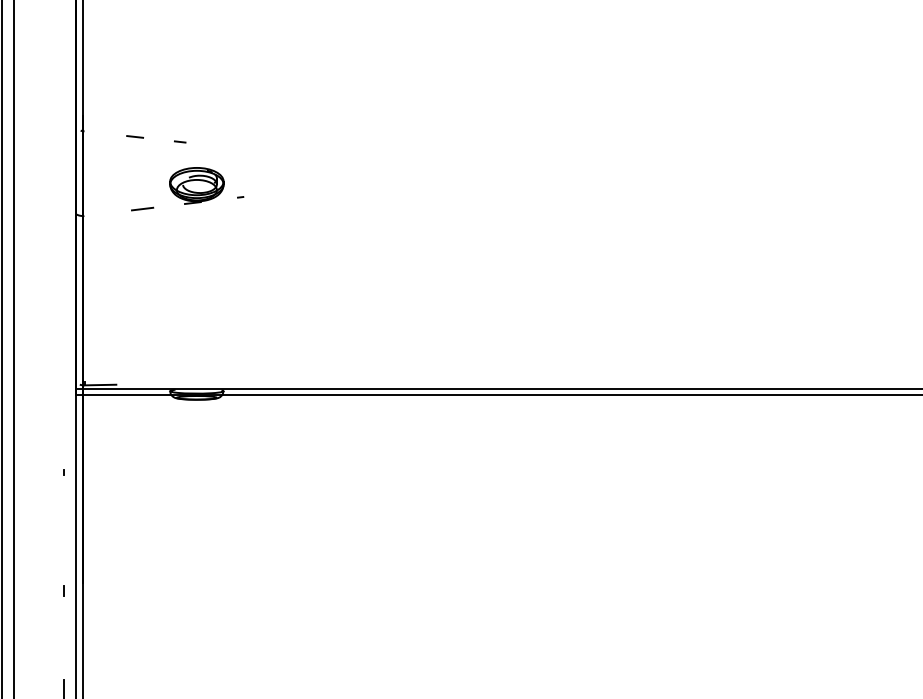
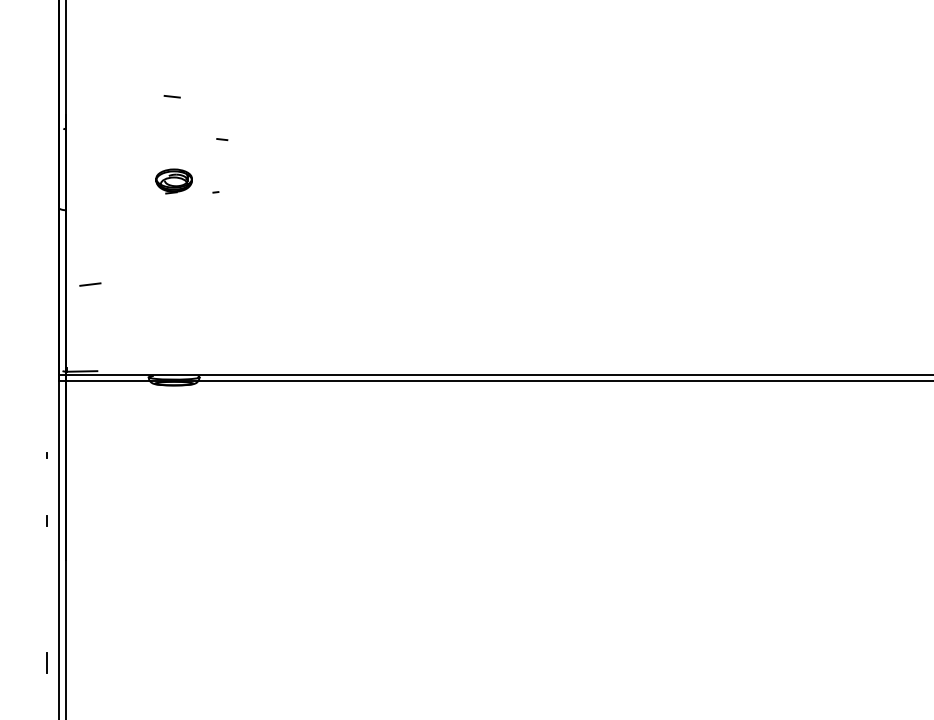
line: (134, 136) -> (171, 96), moved
line: (180, 141) -> (222, 139), moved
part: (196, 185) -> (173, 181), size x0.7
line: (142, 208) -> (90, 284), moved
line: (63, 590) -> (46, 520), moved

